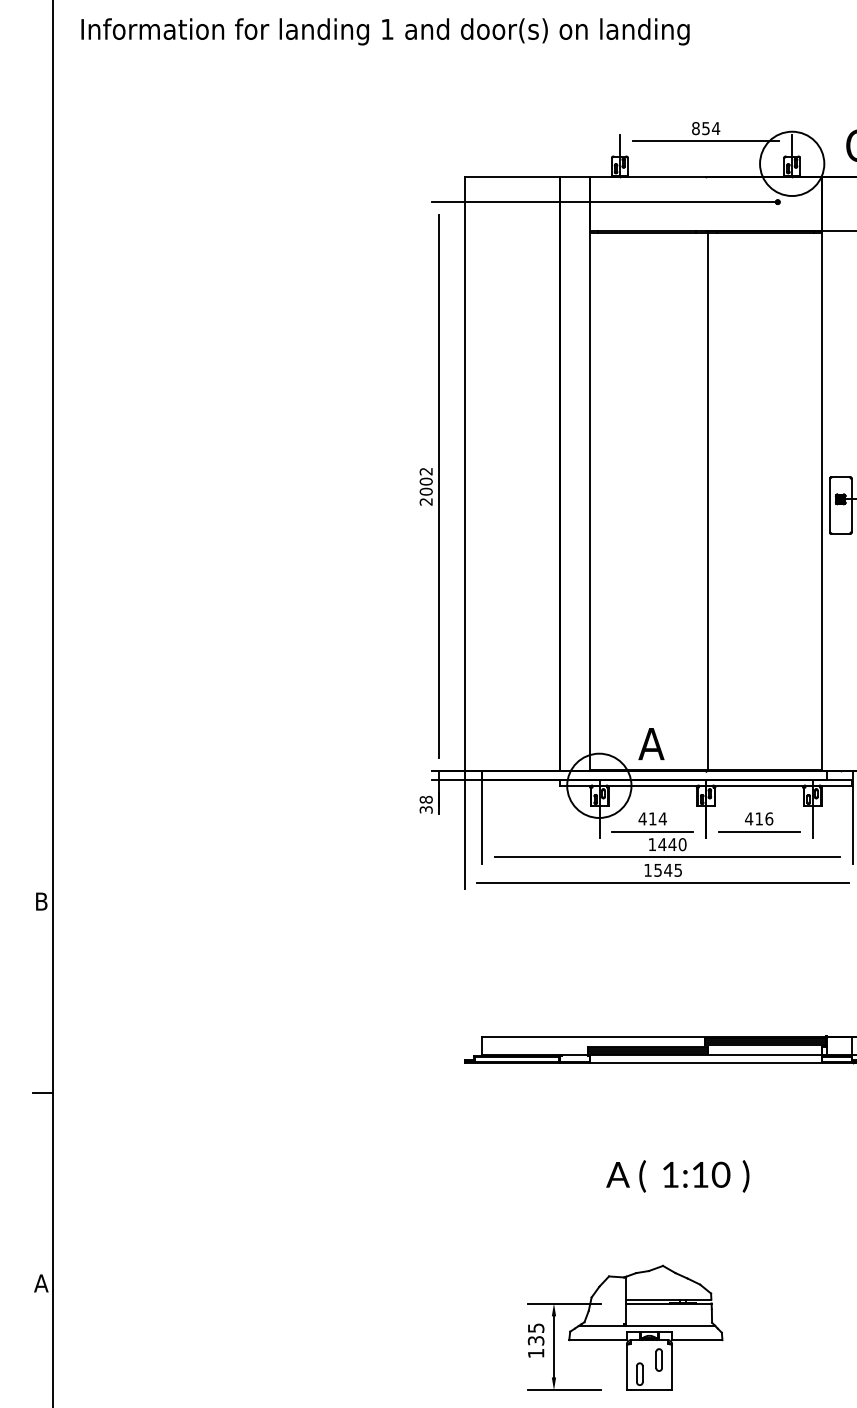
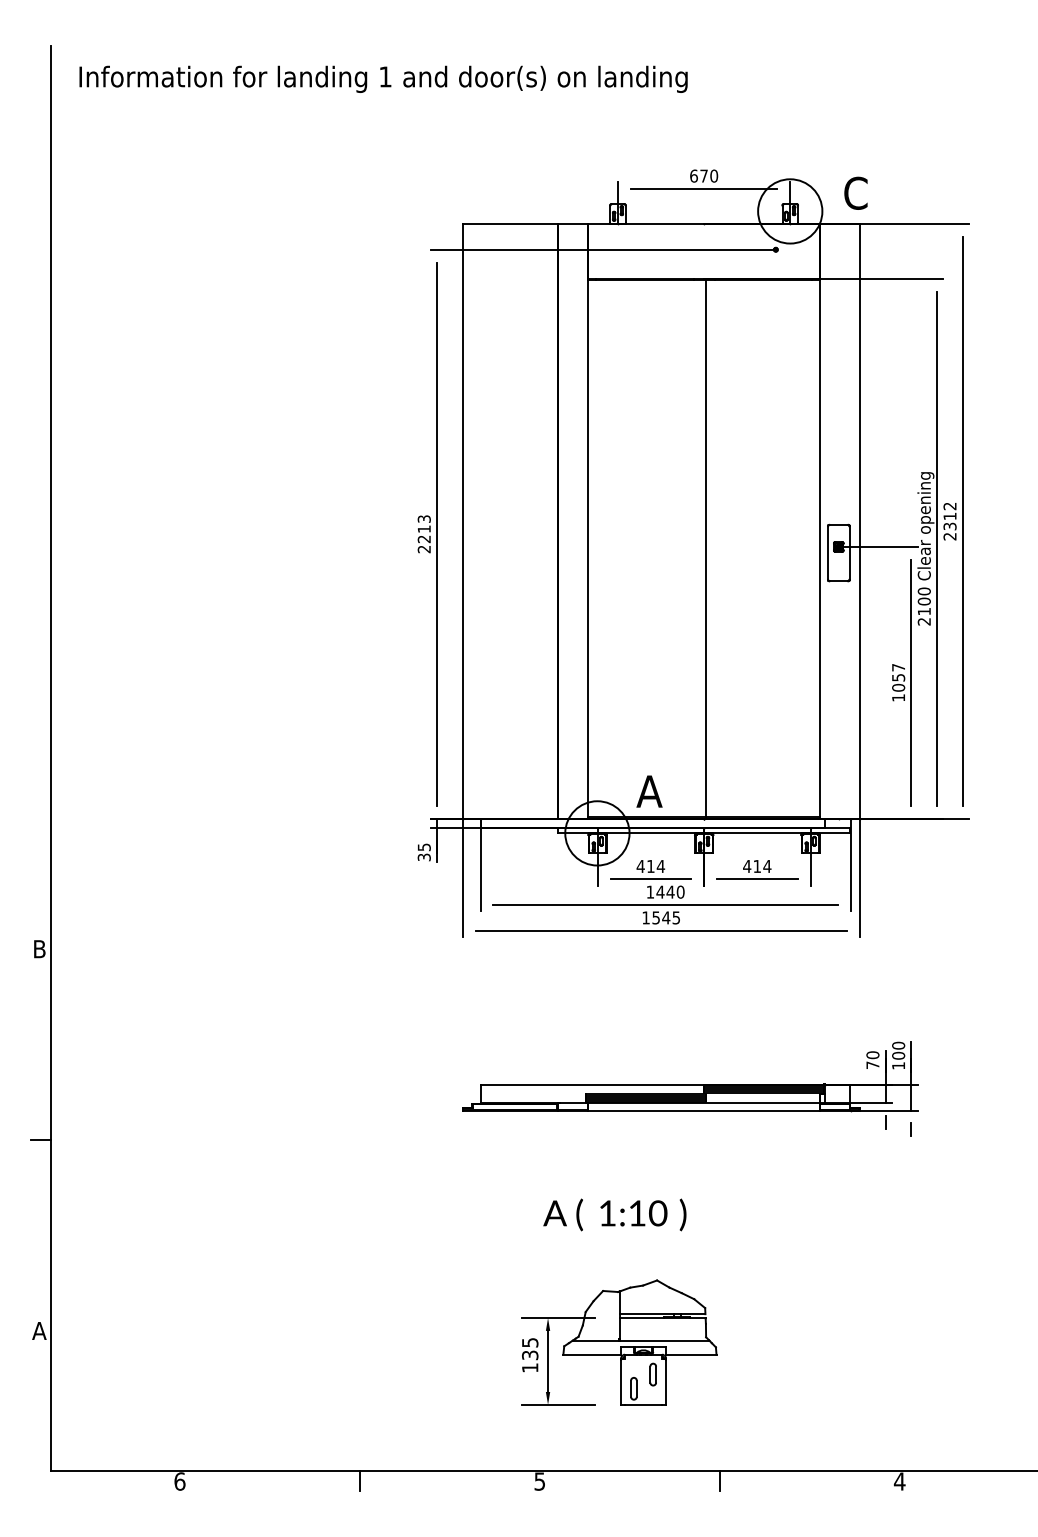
text: (706, 127) -> (704, 175), 854 -> 670
text: (425, 481) -> (423, 529), 2002 -> 2213
text: (425, 799) -> (423, 847), 38 -> 35
text: (769, 818) -> (767, 866), 416 -> 414
text: (677, 1175) -> (614, 1214), moved
part: (625, 1327) -> (619, 1342), moved

